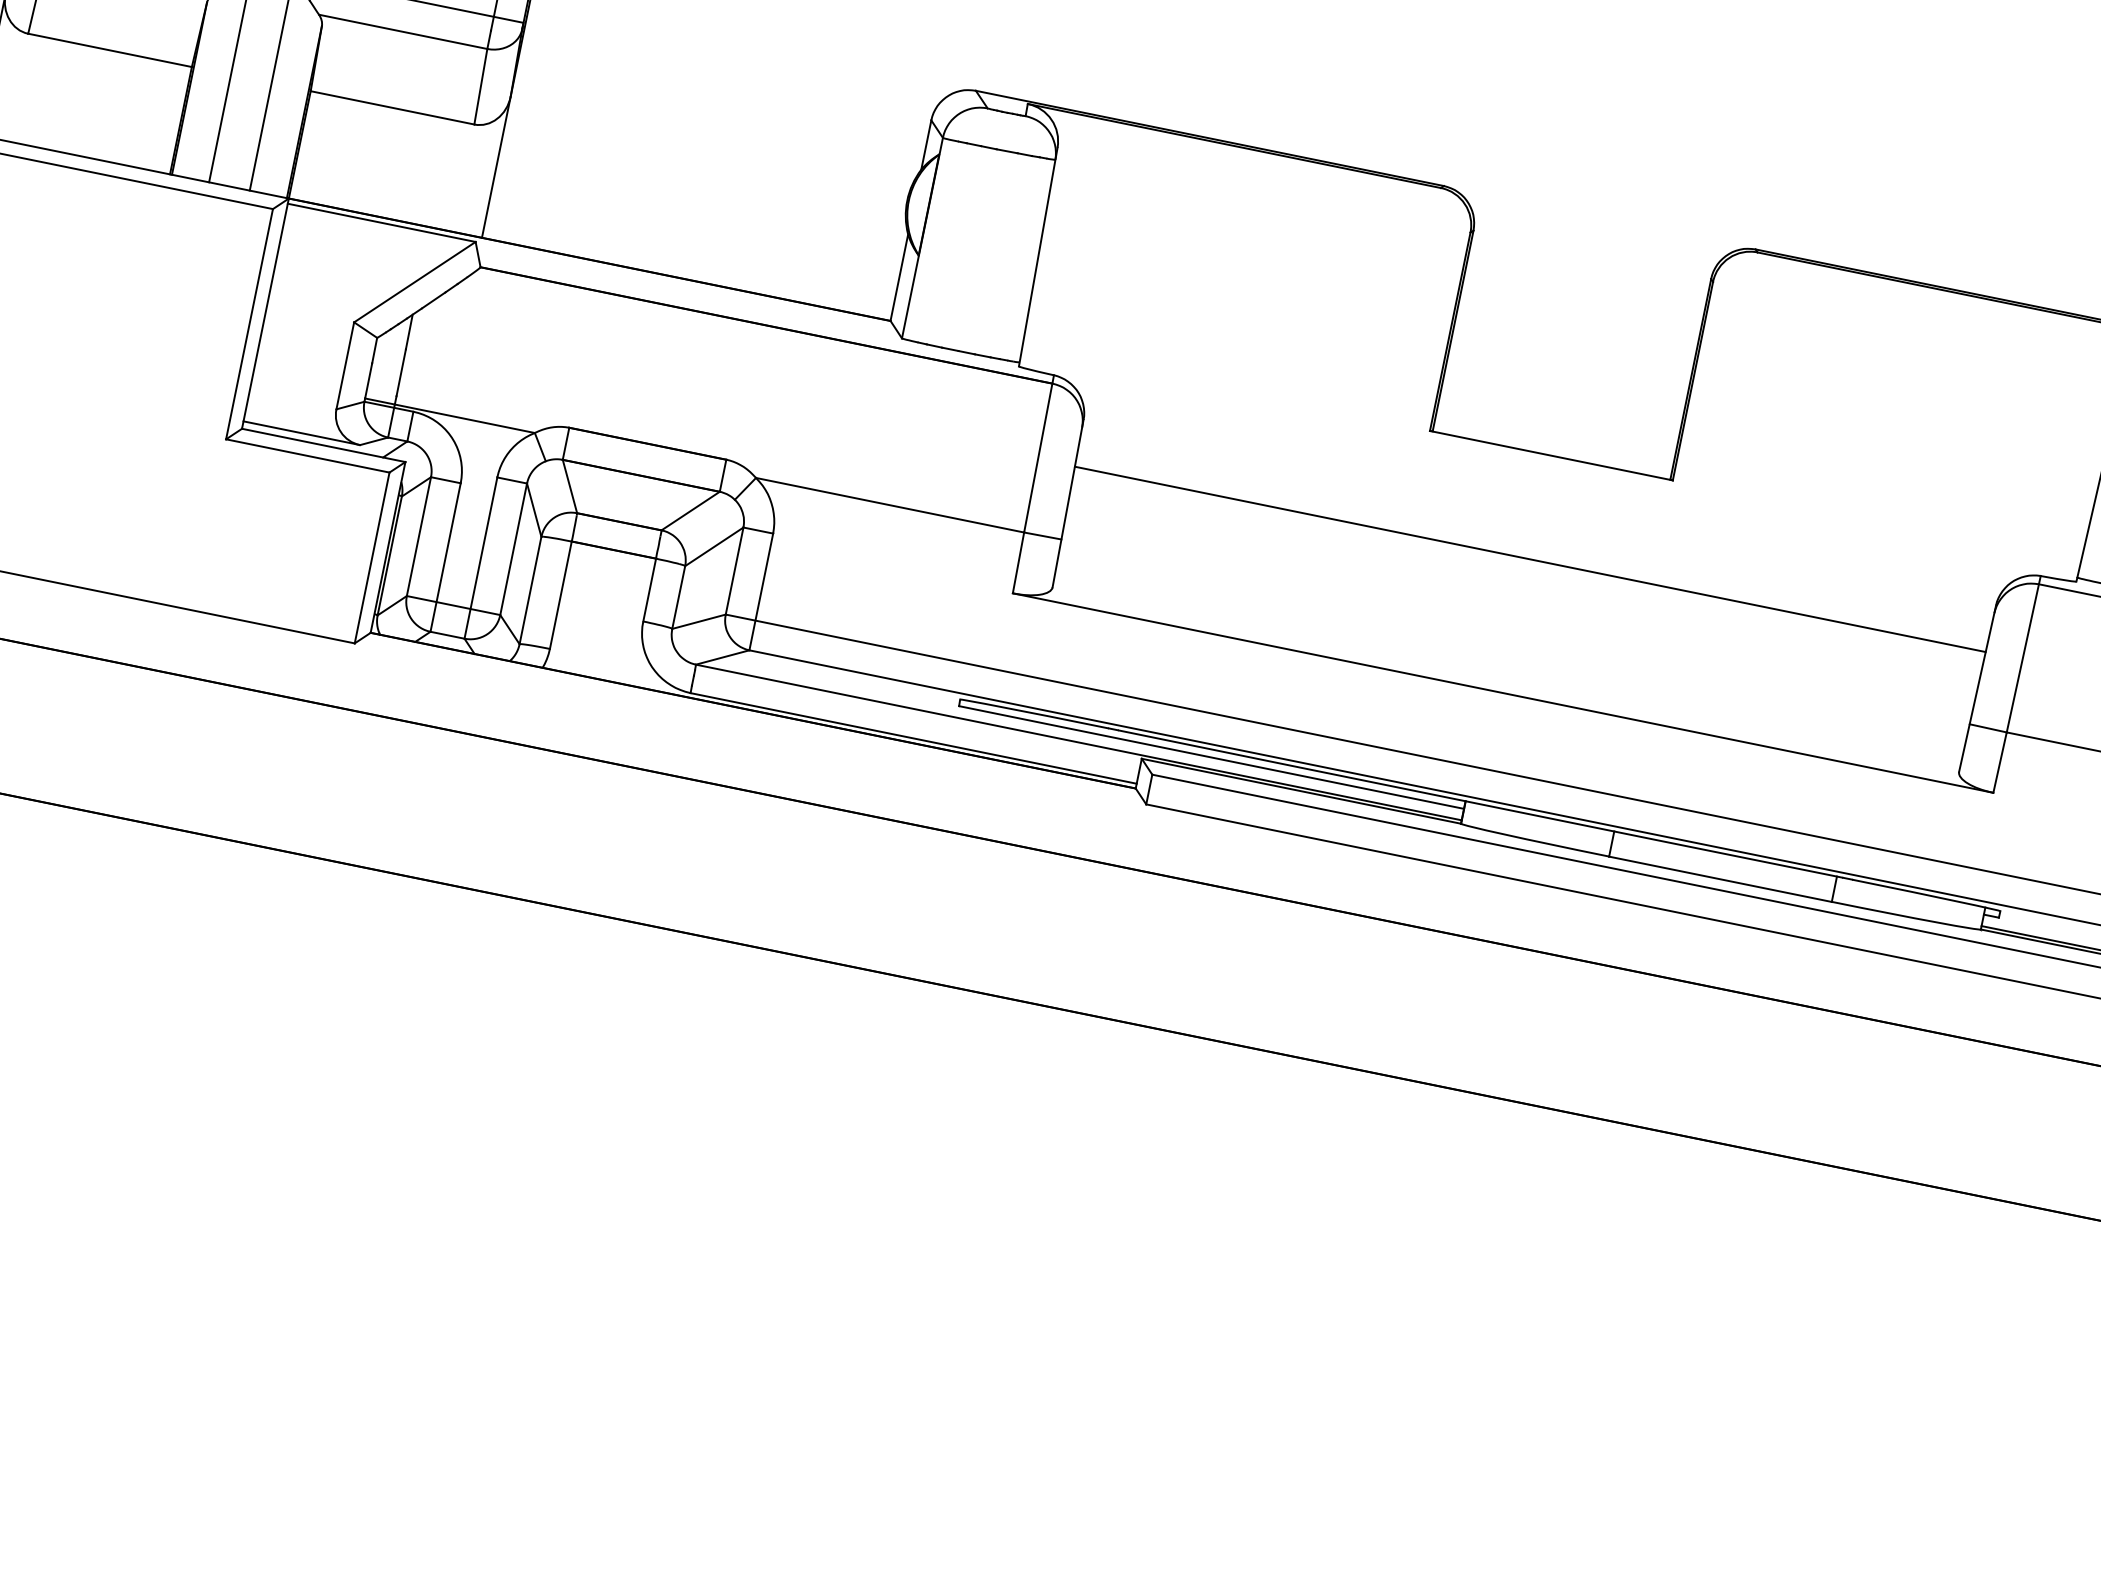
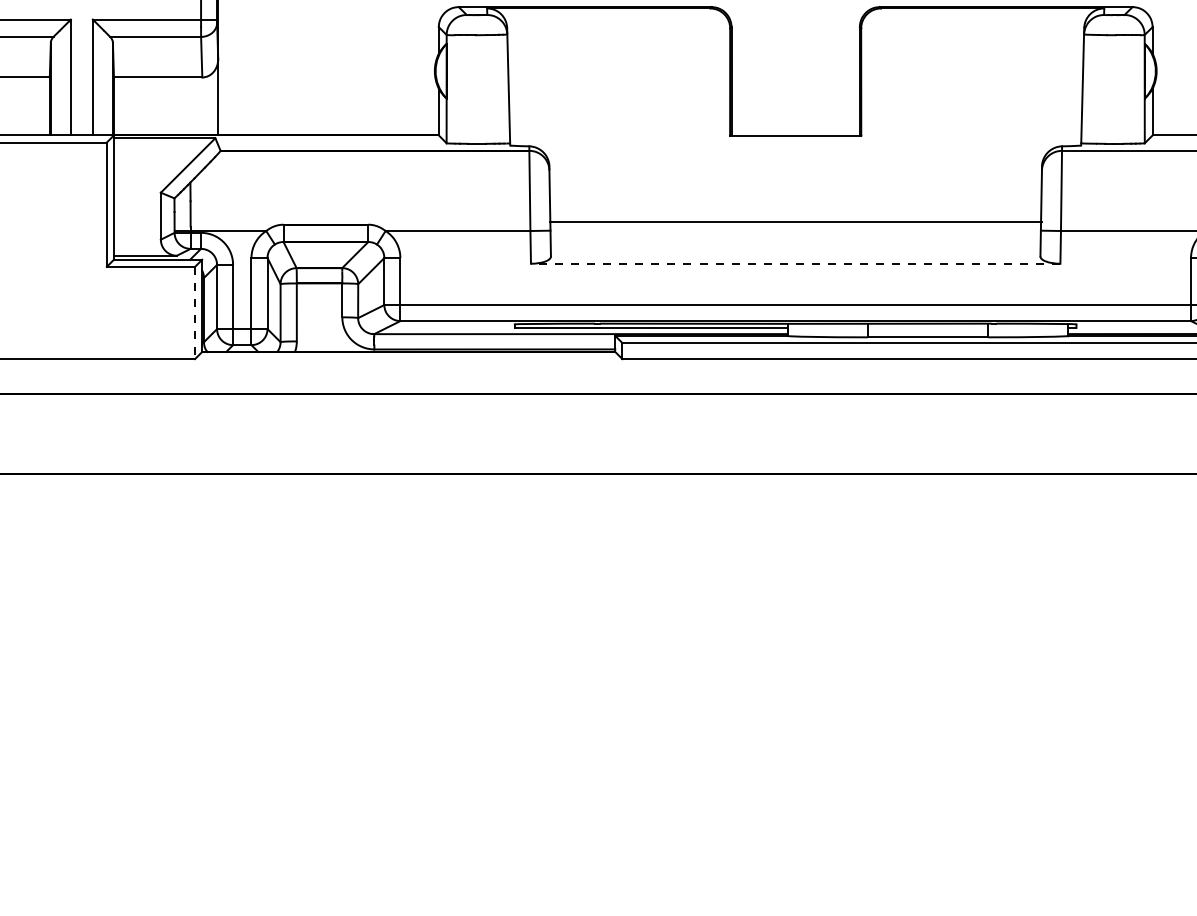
line: (372, 559) -> (195, 313), solid -> dashed
line: (1529, 559) -> (795, 221), moved
line: (1502, 692) -> (795, 263), solid -> dashed

